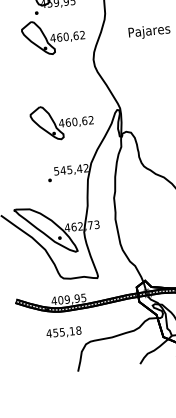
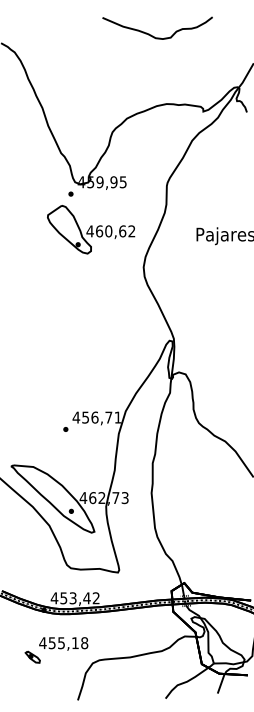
part: (62, 121) -> (91, 349), removed
text: (70, 169) -> (96, 417), 545,42 -> 456,71
text: (71, 299) -> (79, 598), 409,95 -> 453,42
part: (42, 343) -> (32, 656), added

